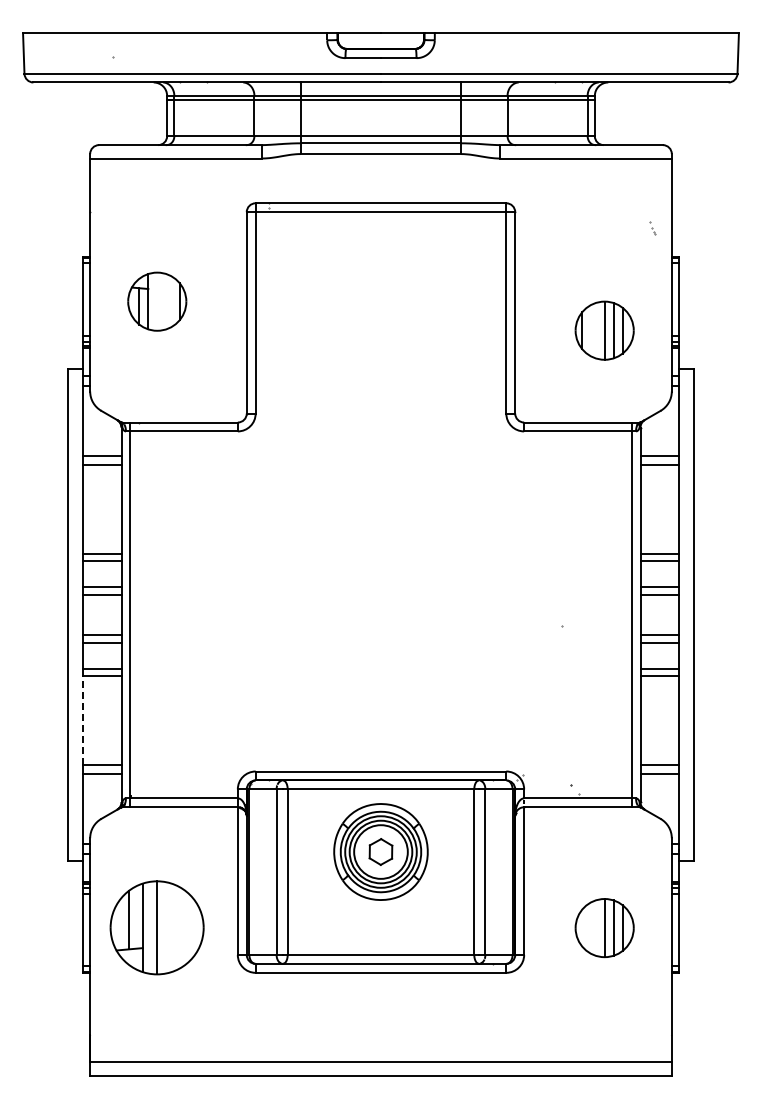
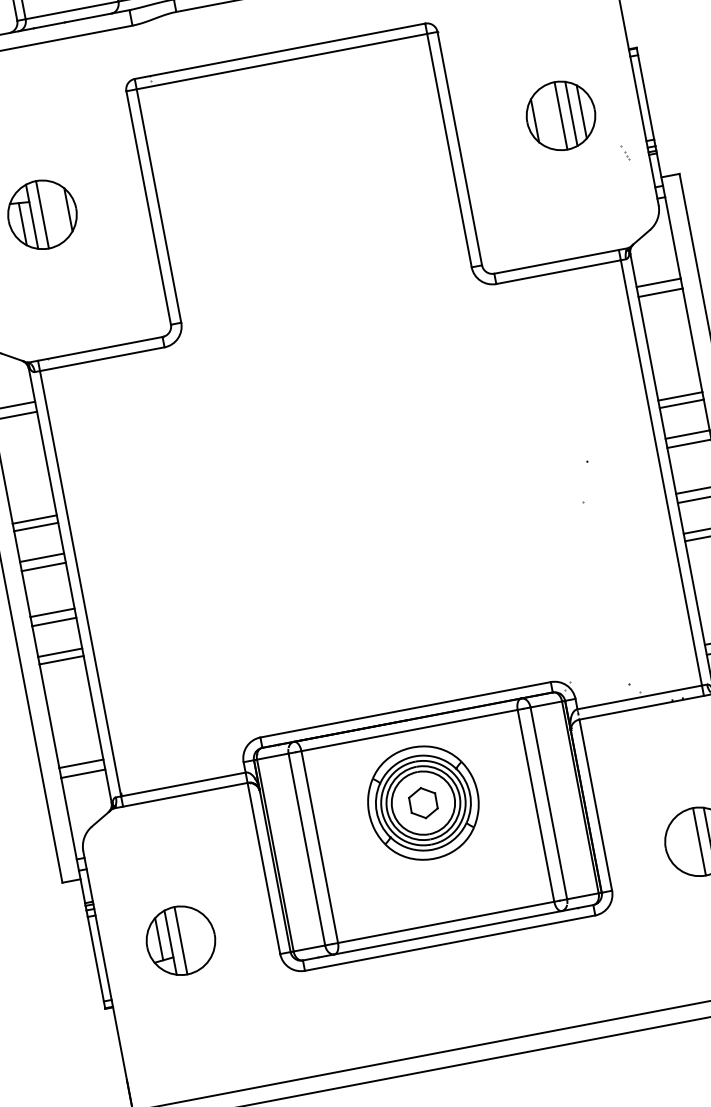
part: (652, 228) -> (625, 152), moved
line: (157, 301) -> (42, 214), added
part: (604, 330) -> (560, 115), moved
line: (83, 720) -> (49, 716), dashed -> solid
part: (157, 928) -> (181, 941), size x0.62

